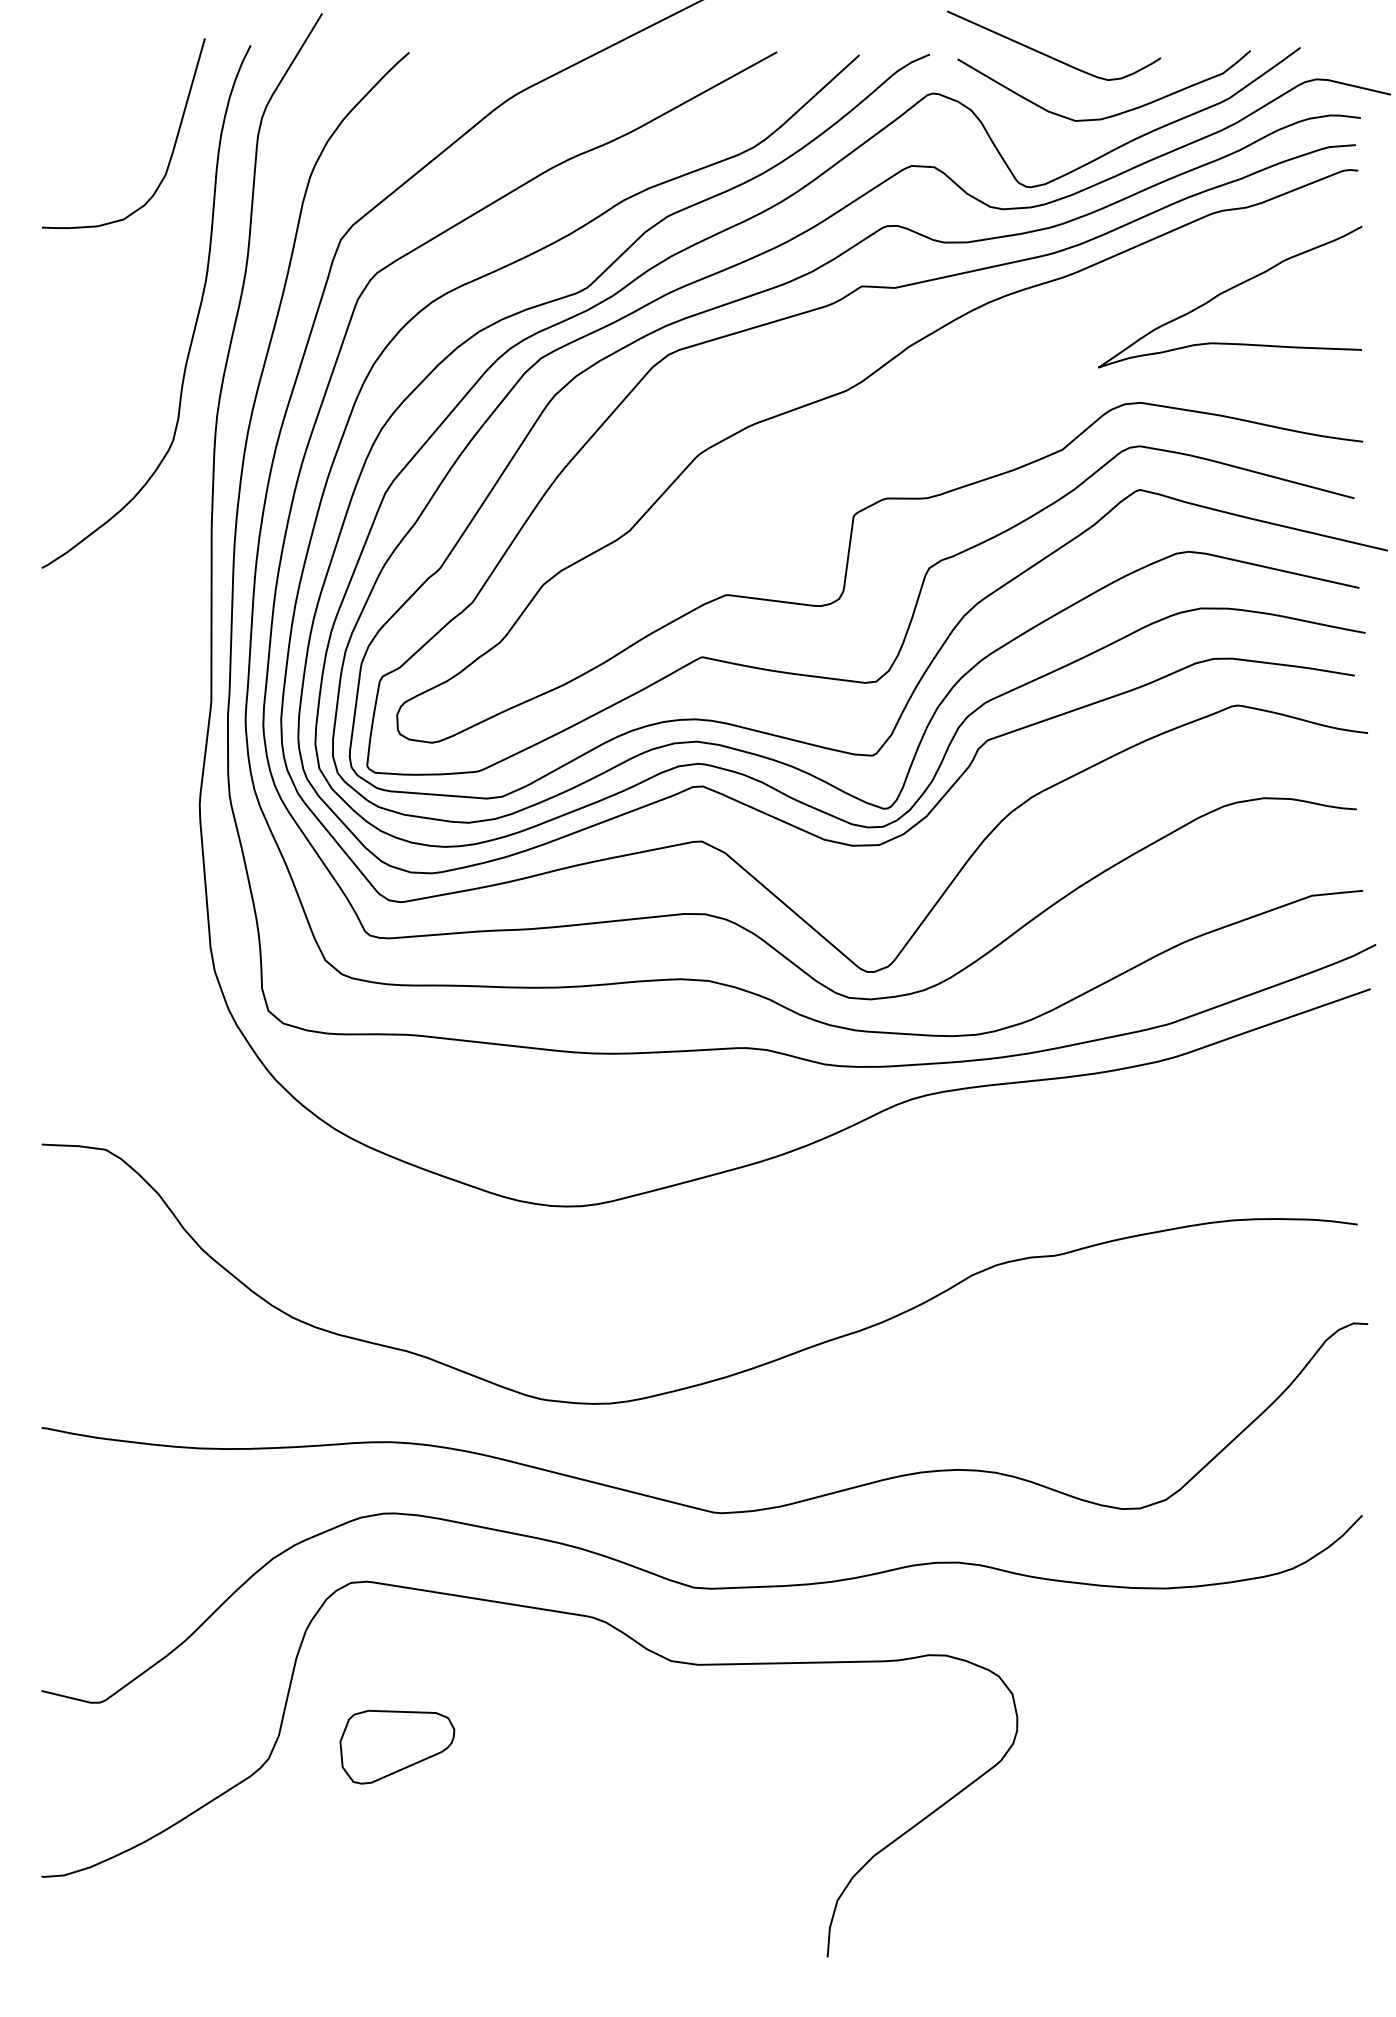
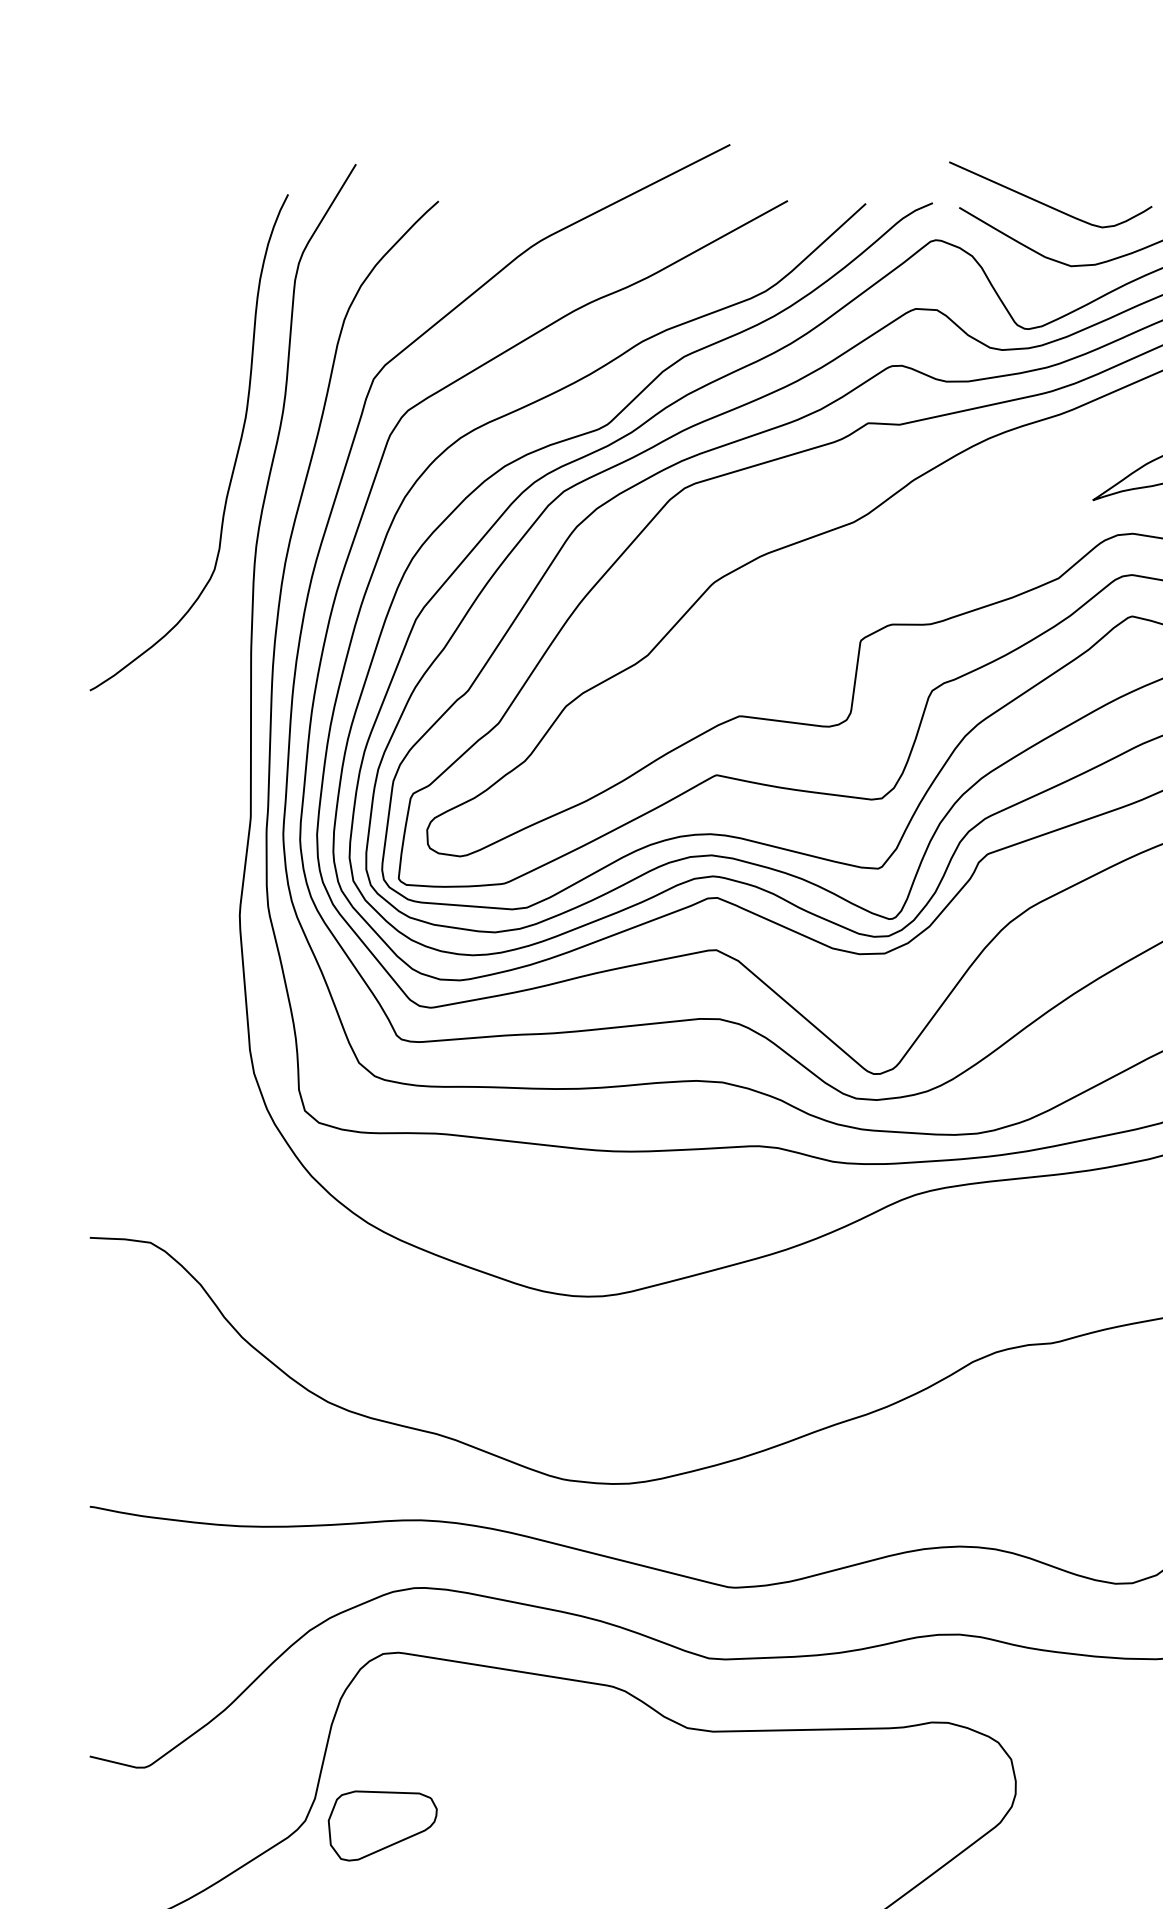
curve: (173, 145) -> (214, 289), removed
part: (397, 1746) -> (382, 1825), moved

